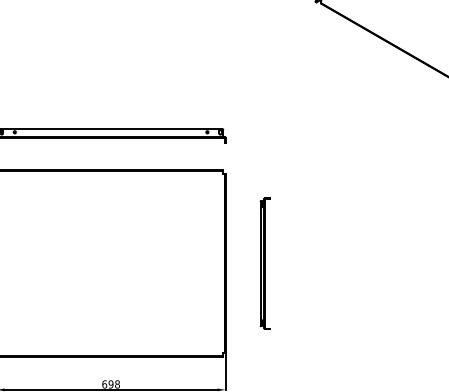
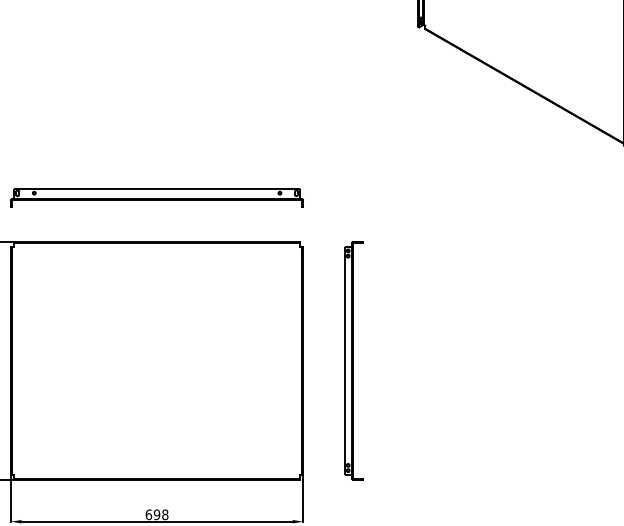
part: (265, 263) -> (353, 360), size x1.43

